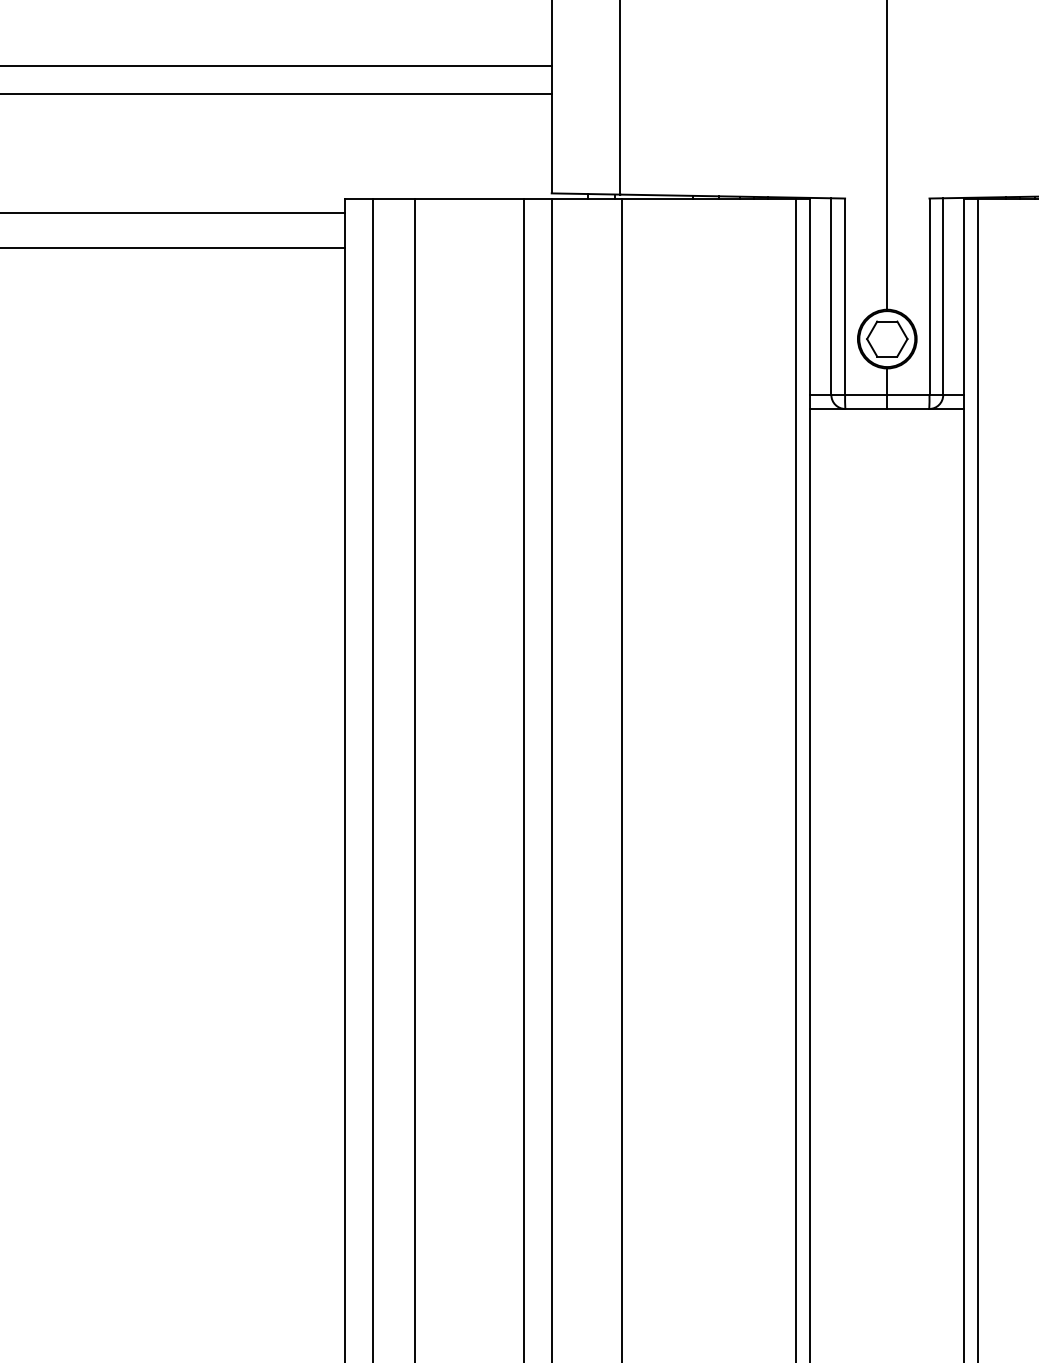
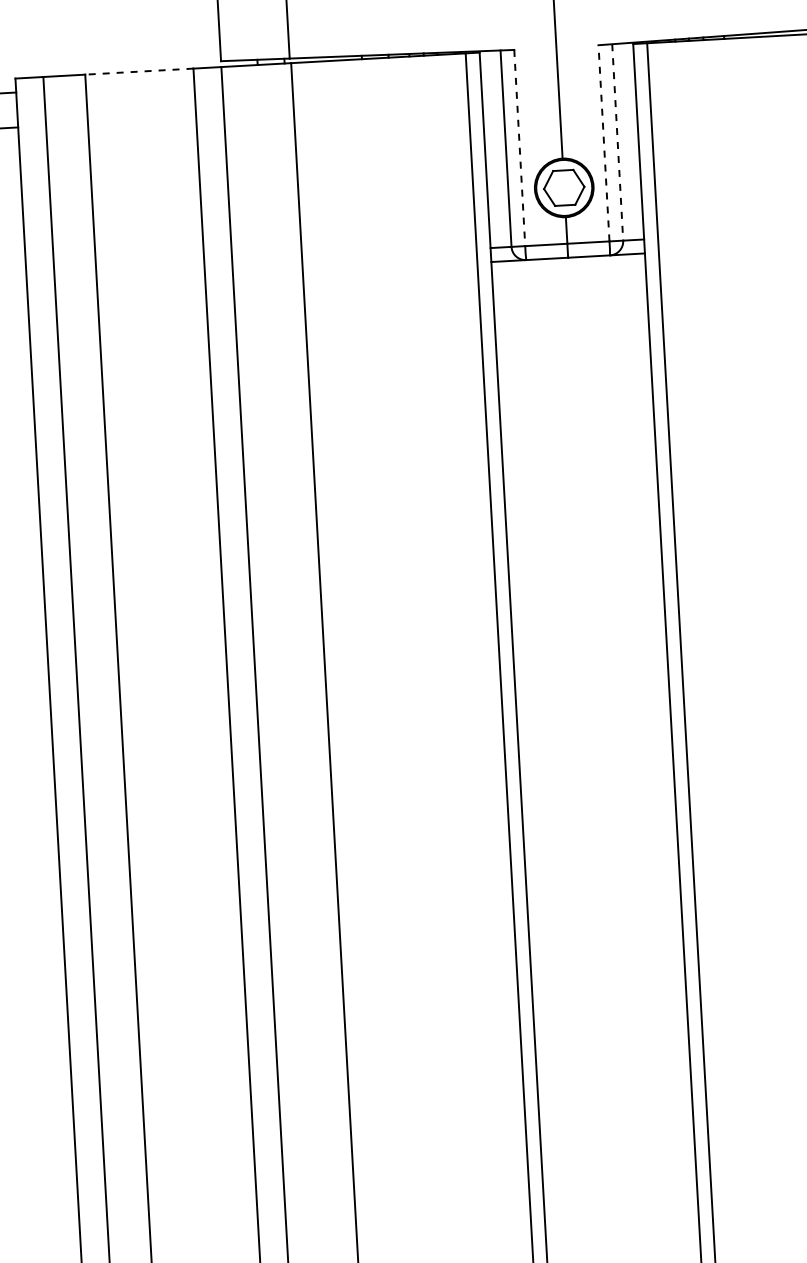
line: (469, 199) -> (139, 71), solid -> dashed
line: (929, 296) -> (604, 143), solid -> dashed
line: (845, 297) -> (520, 148), solid -> dashed
line: (943, 297) -> (618, 143), solid -> dashed

